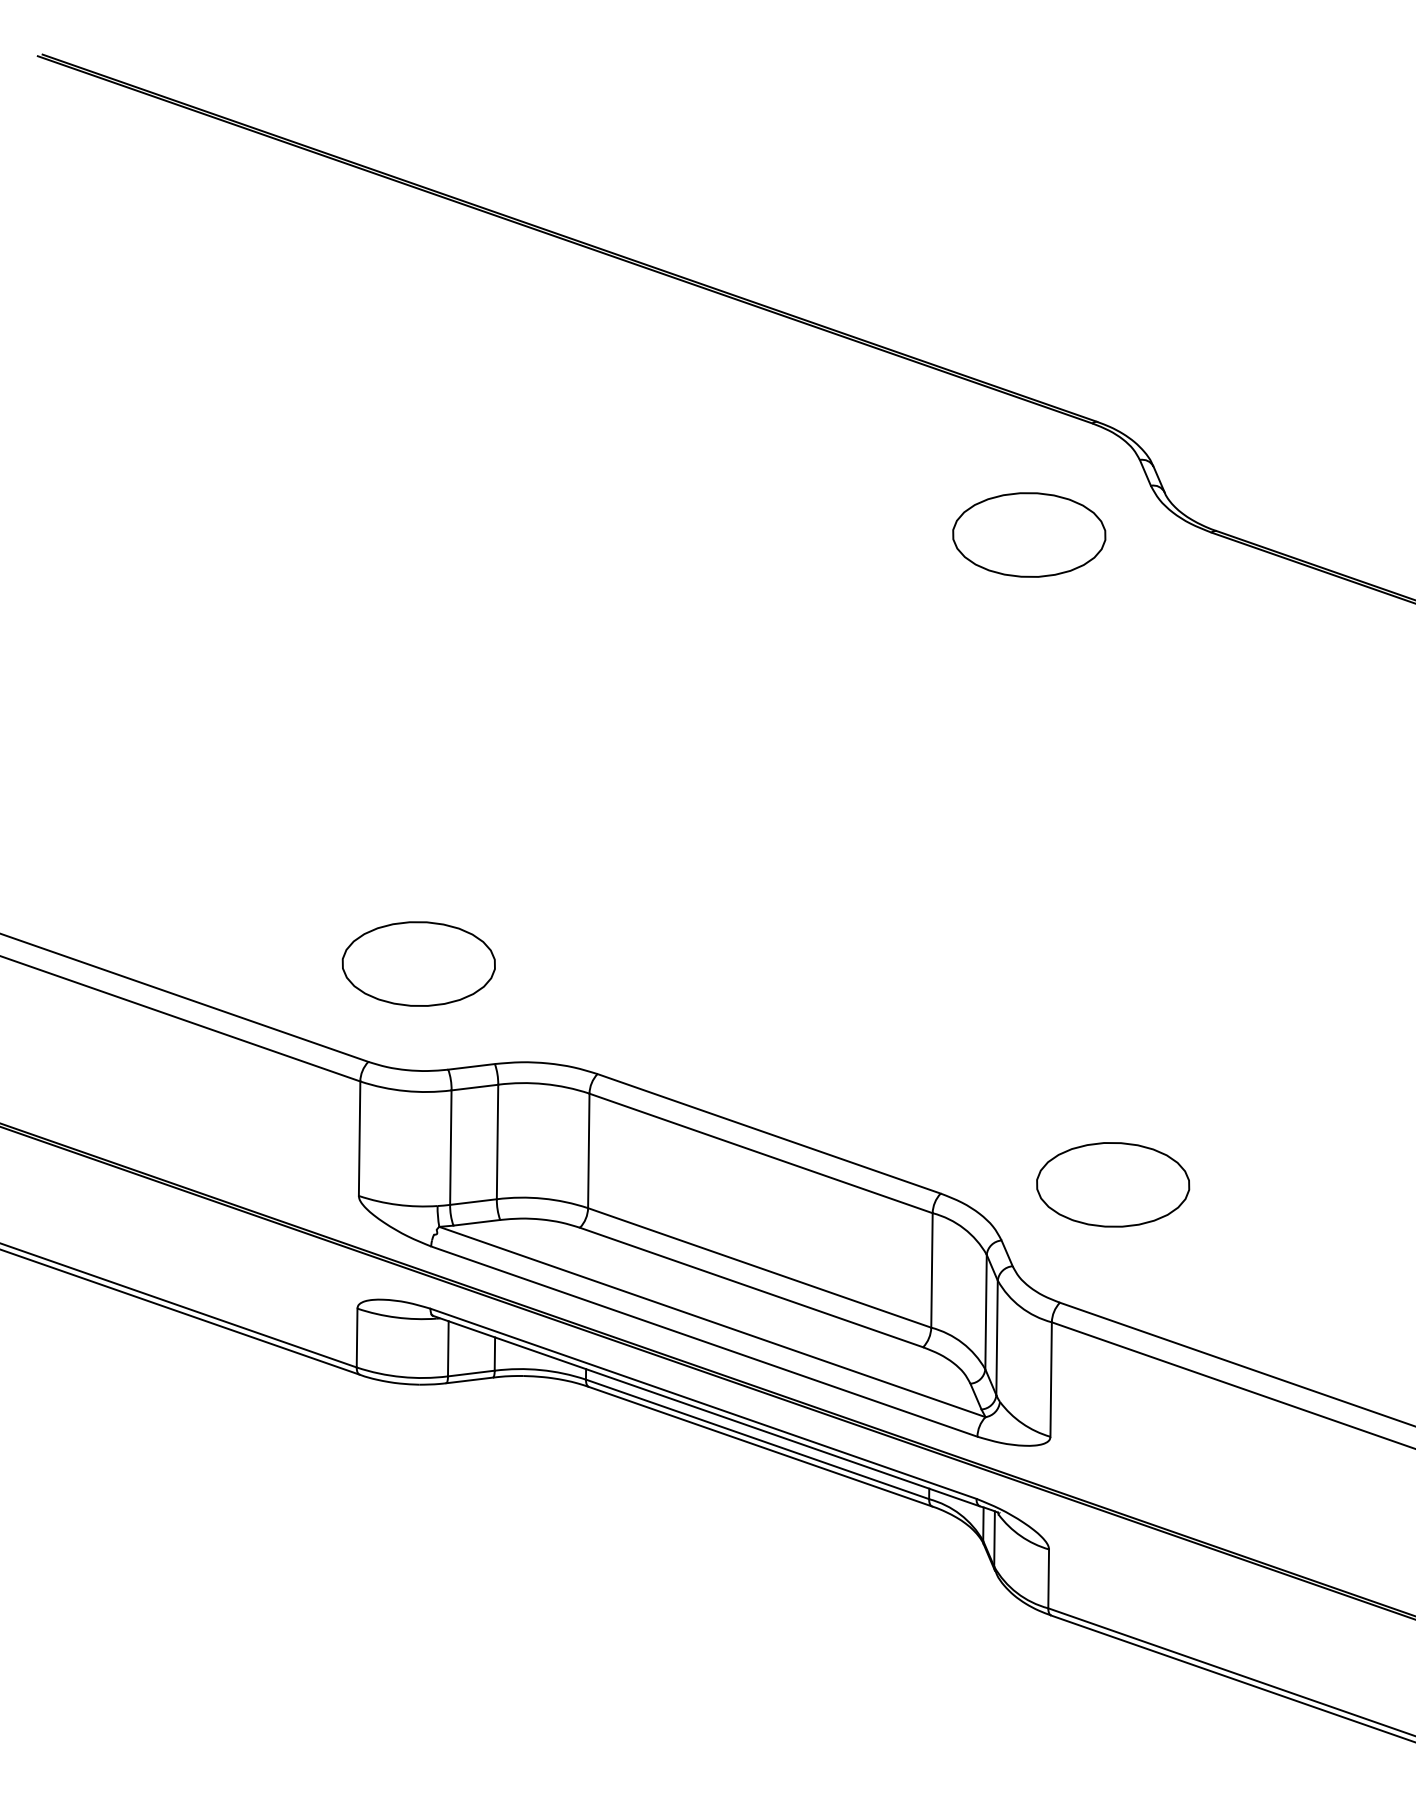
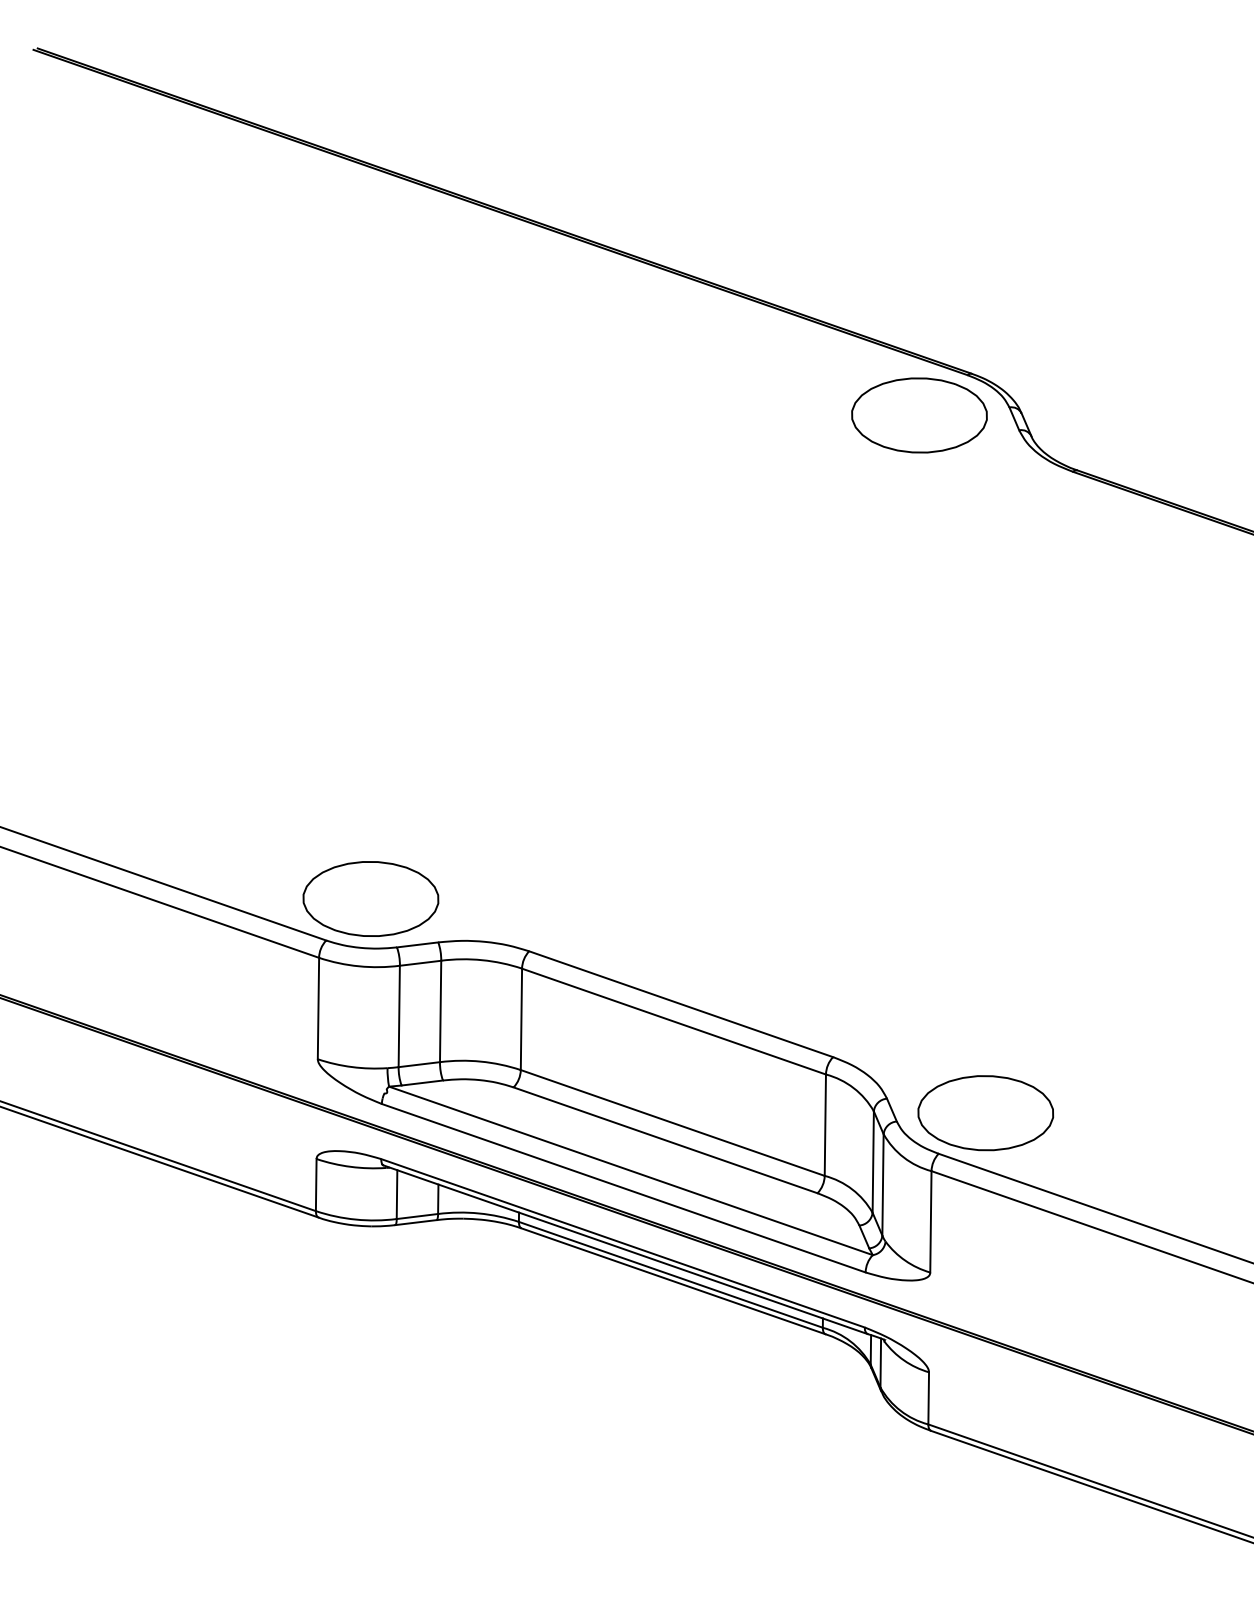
part: (1029, 534) -> (919, 415), moved
part: (418, 963) -> (370, 898), moved
part: (1113, 1184) -> (986, 1112), moved

